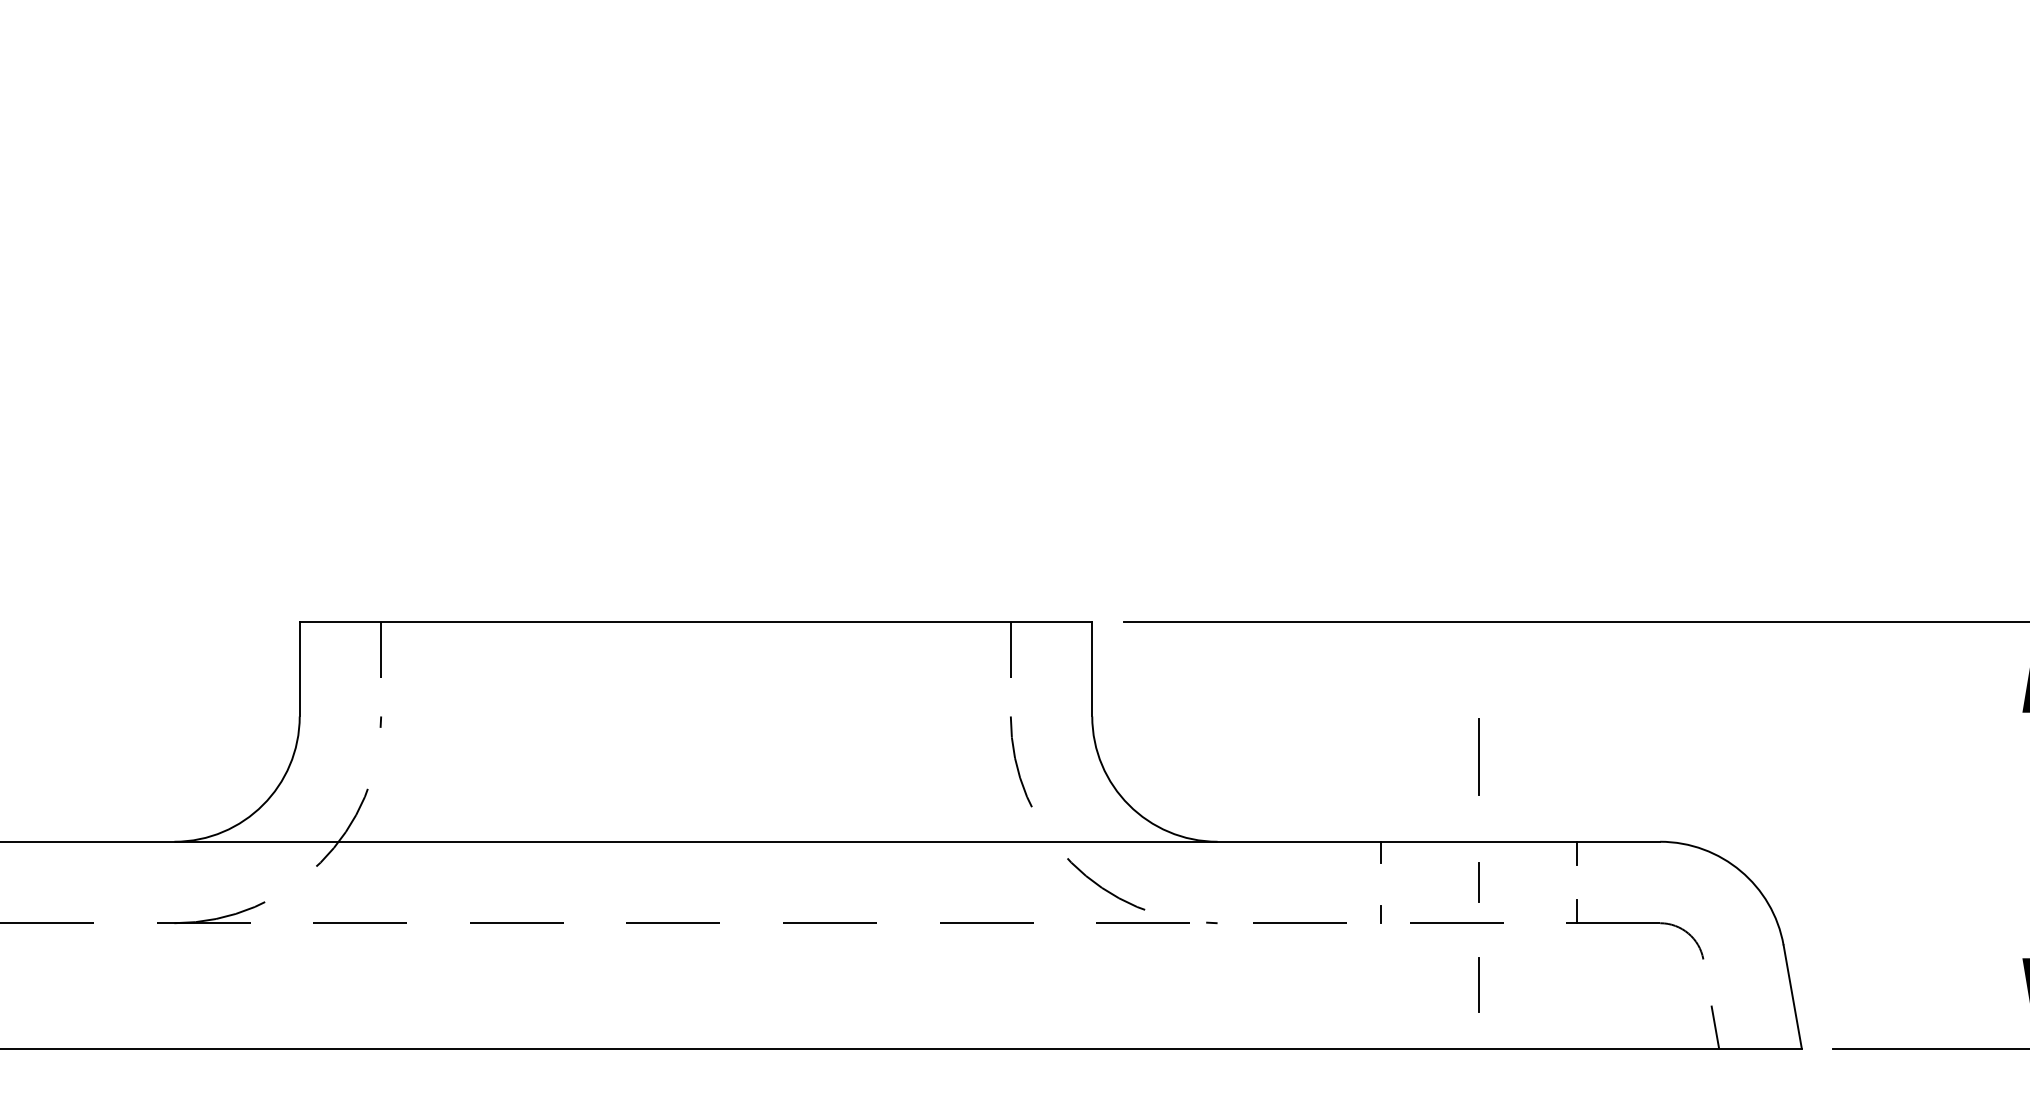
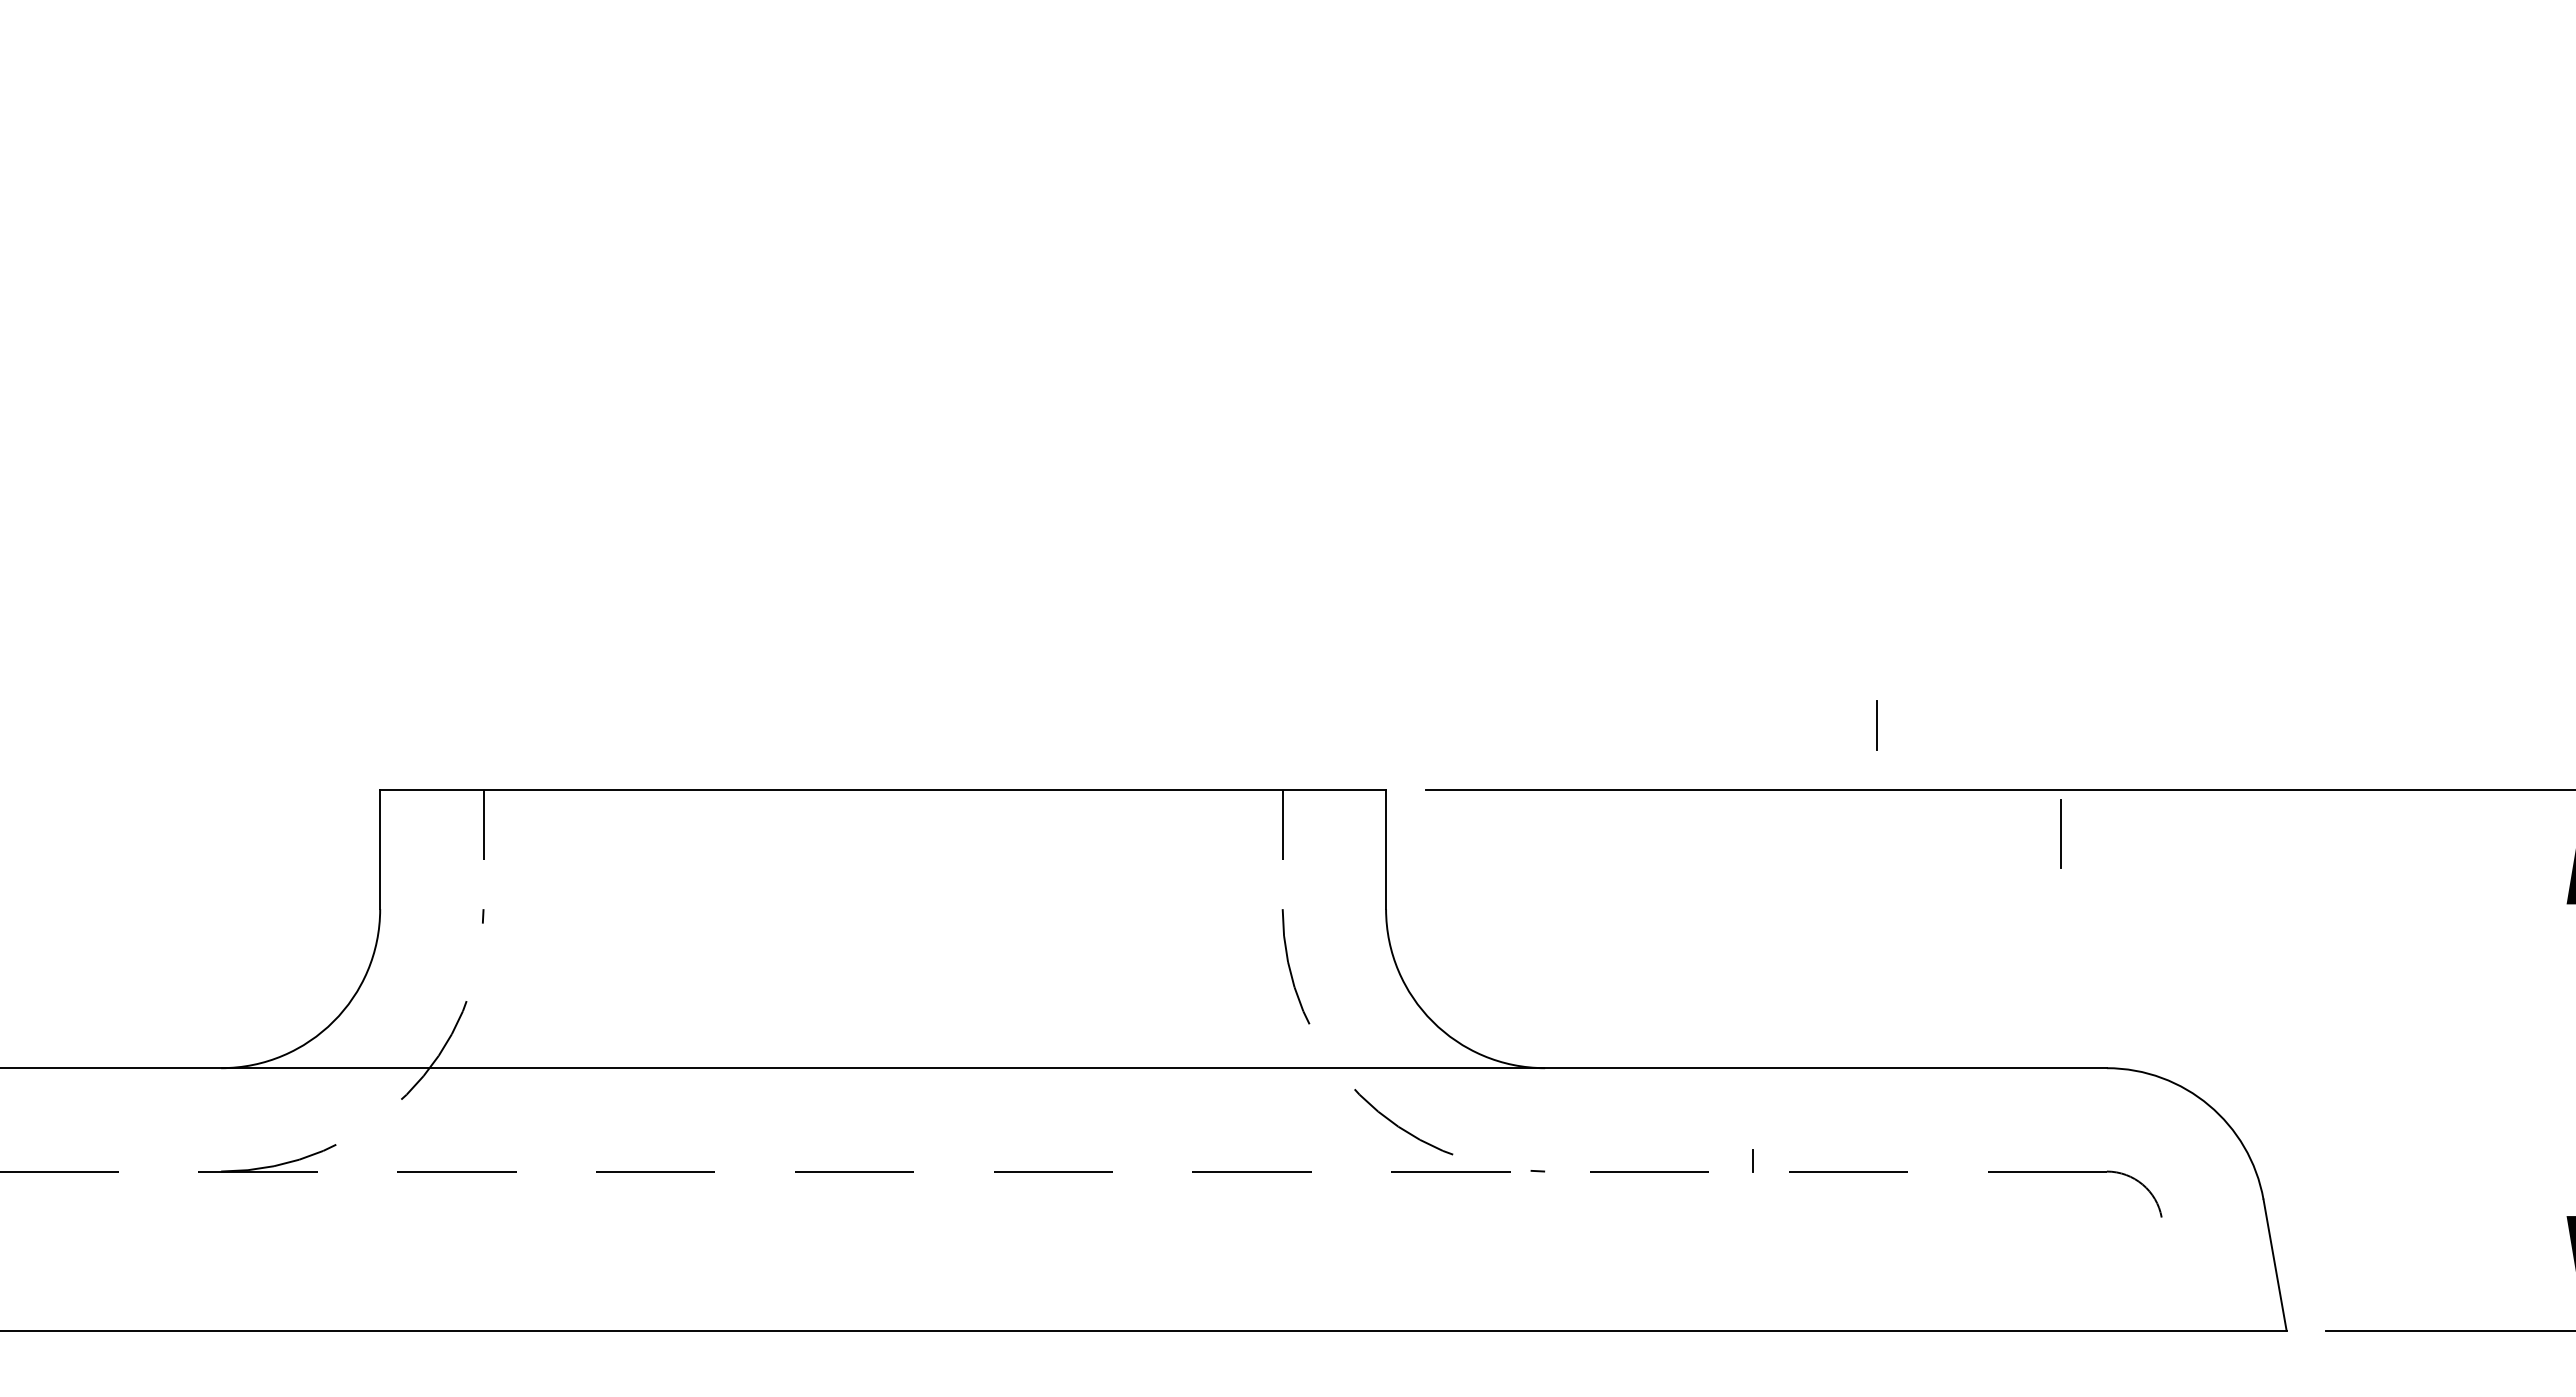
line: (1478, 756) -> (1876, 960), removed
line: (1381, 852) -> (1753, 1081), removed
line: (1577, 853) -> (2001, 1082), removed
line: (1478, 882) -> (1876, 725), moved
line: (1577, 911) -> (2001, 1156), removed
line: (1478, 984) -> (2060, 833), moved
line: (1715, 1027) -> (2176, 1303), removed

